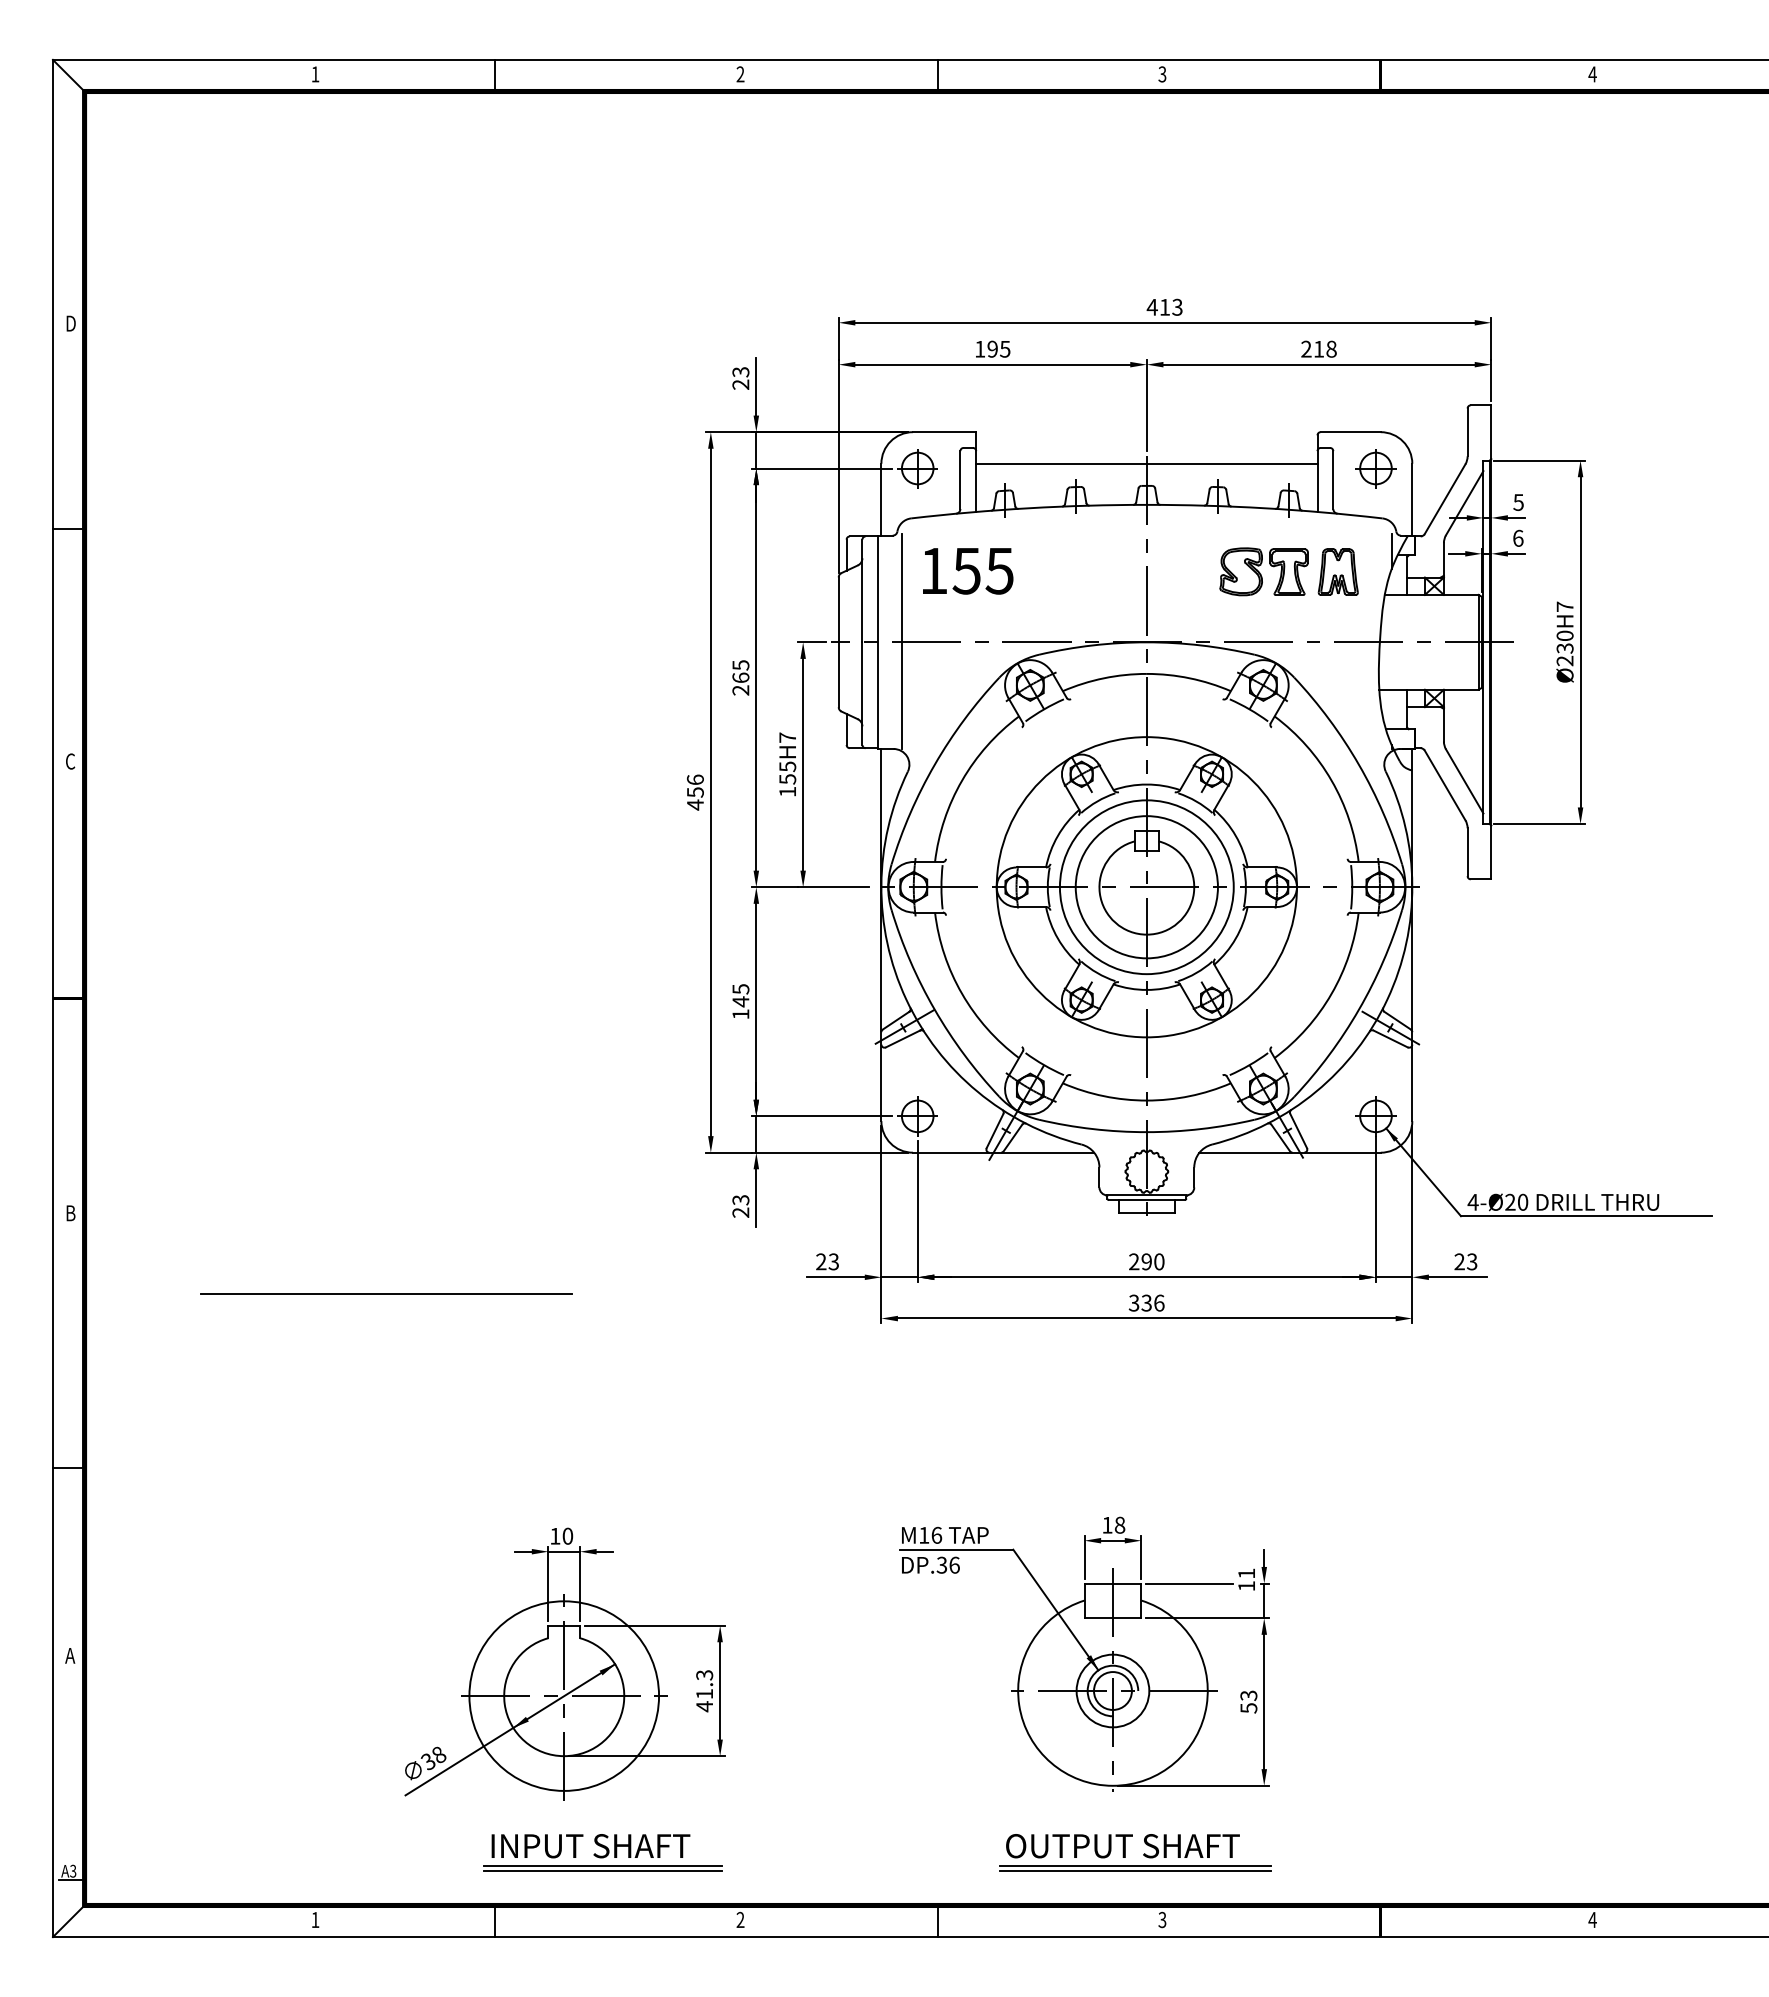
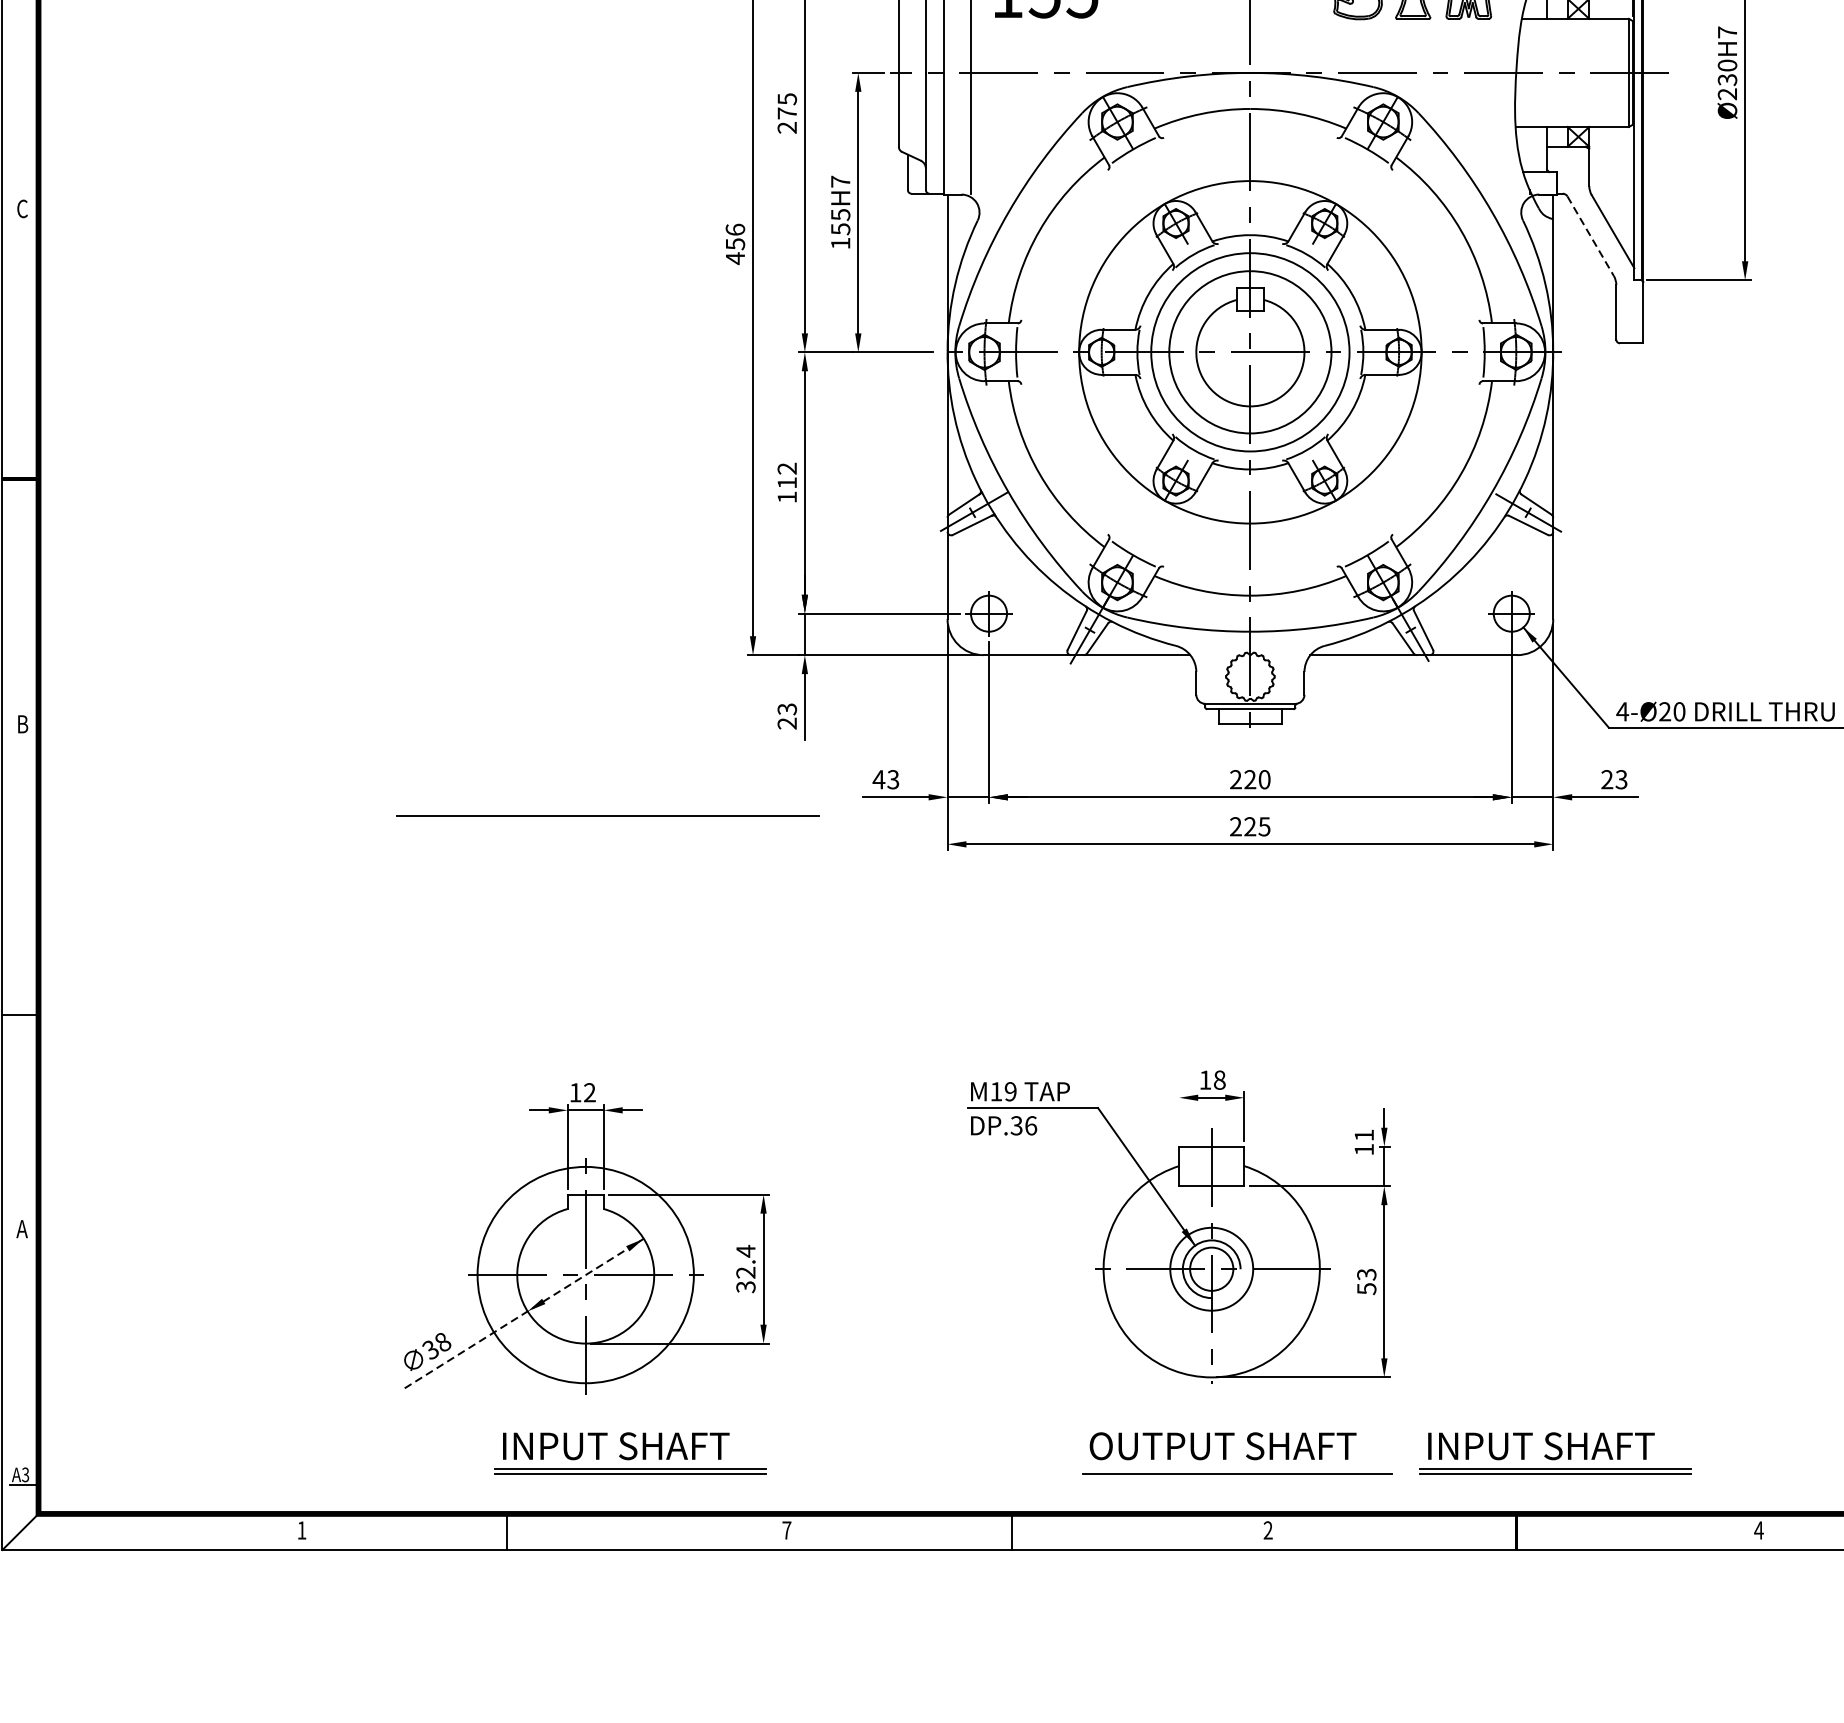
text: (740, 677) -> (786, 113), 265 -> 275
line: (1445, 785) -> (1591, 236), solid -> dashed
text: (740, 995) -> (786, 475), 145 -> 112
text: (820, 1261) -> (878, 779), 23 -> 43
text: (1146, 1261) -> (1249, 779), 290 -> 220
line: (386, 1293) -> (607, 815), moved
text: (1146, 1302) -> (1249, 826), 336 -> 225
text: (936, 1534) -> (1010, 1090), M16 -> M19
text: (567, 1535) -> (589, 1091), 10 -> 12
line: (1084, 1556) -> (1179, 1115), removed
line: (1189, 1583) -> (1299, 1146), removed
text: (704, 1690) -> (745, 1268), 41.3 -> 32.4
line: (510, 1729) -> (524, 1313), solid -> dashed
part: (1413, 1852) -> (1554, 1453), added
line: (1135, 1866) -> (1237, 1469), removed
text: (740, 1919) -> (786, 1529), 2 -> 7
text: (1162, 1920) -> (1268, 1531), 3 -> 2

